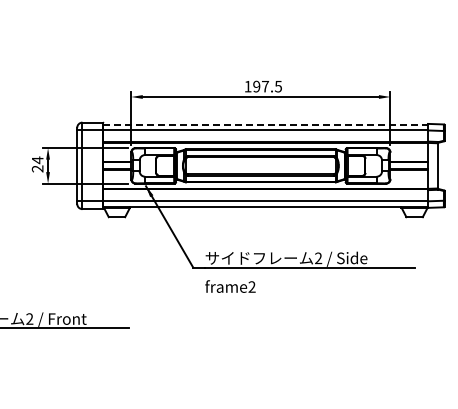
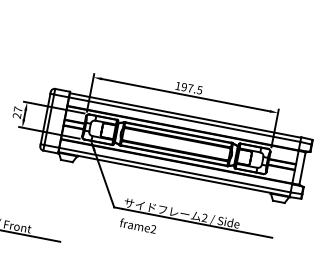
line: (266, 124) -> (186, 115), dashed -> solid
text: (37, 160) -> (18, 109), 24 -> 27

